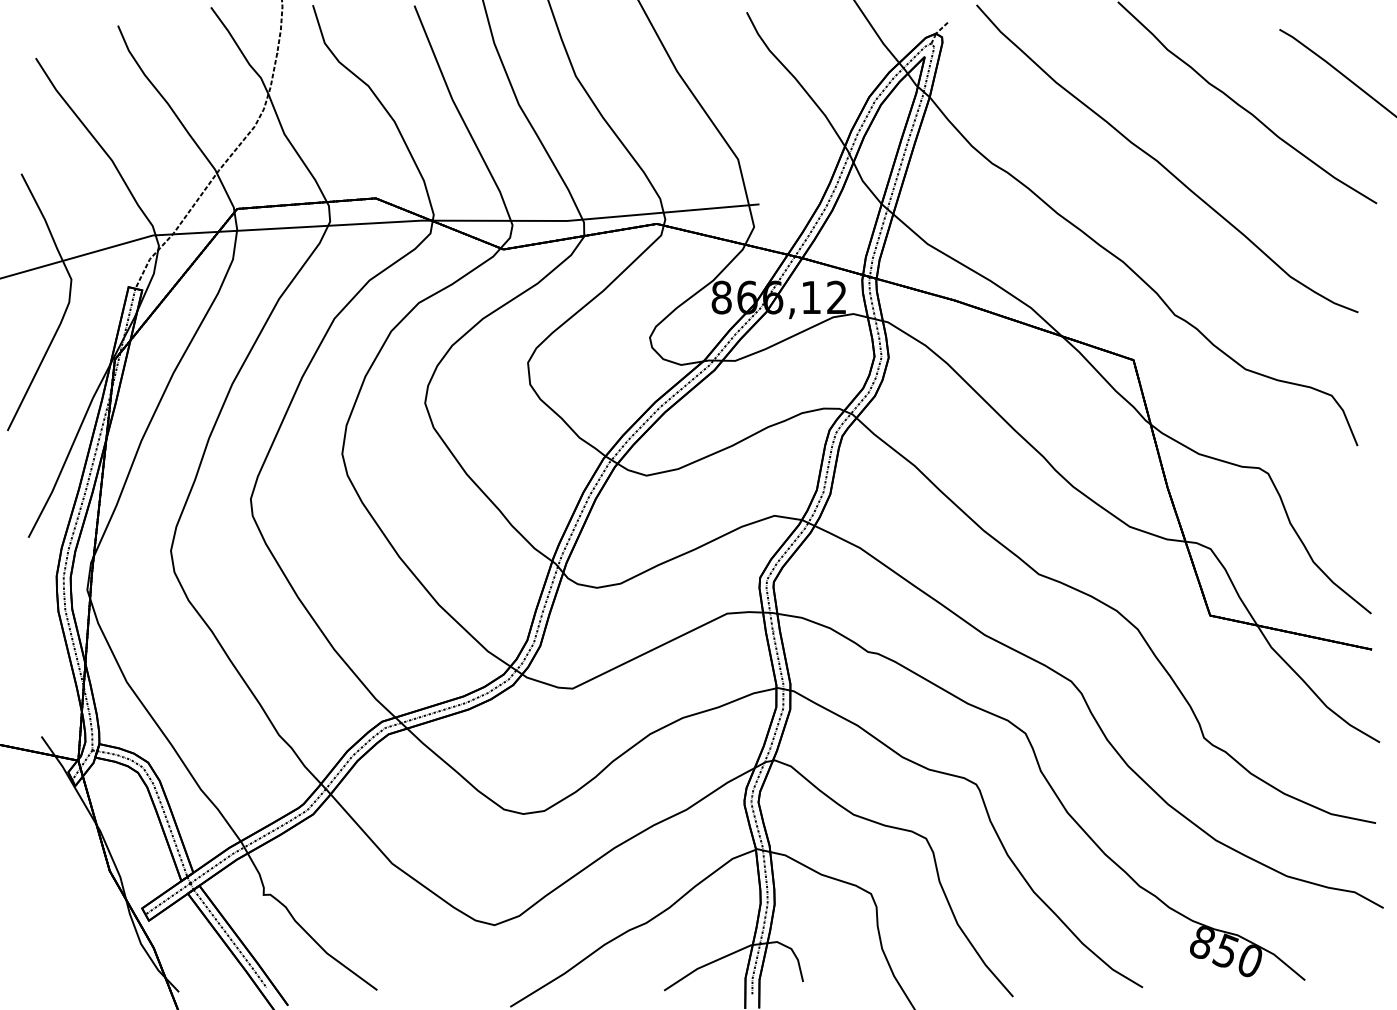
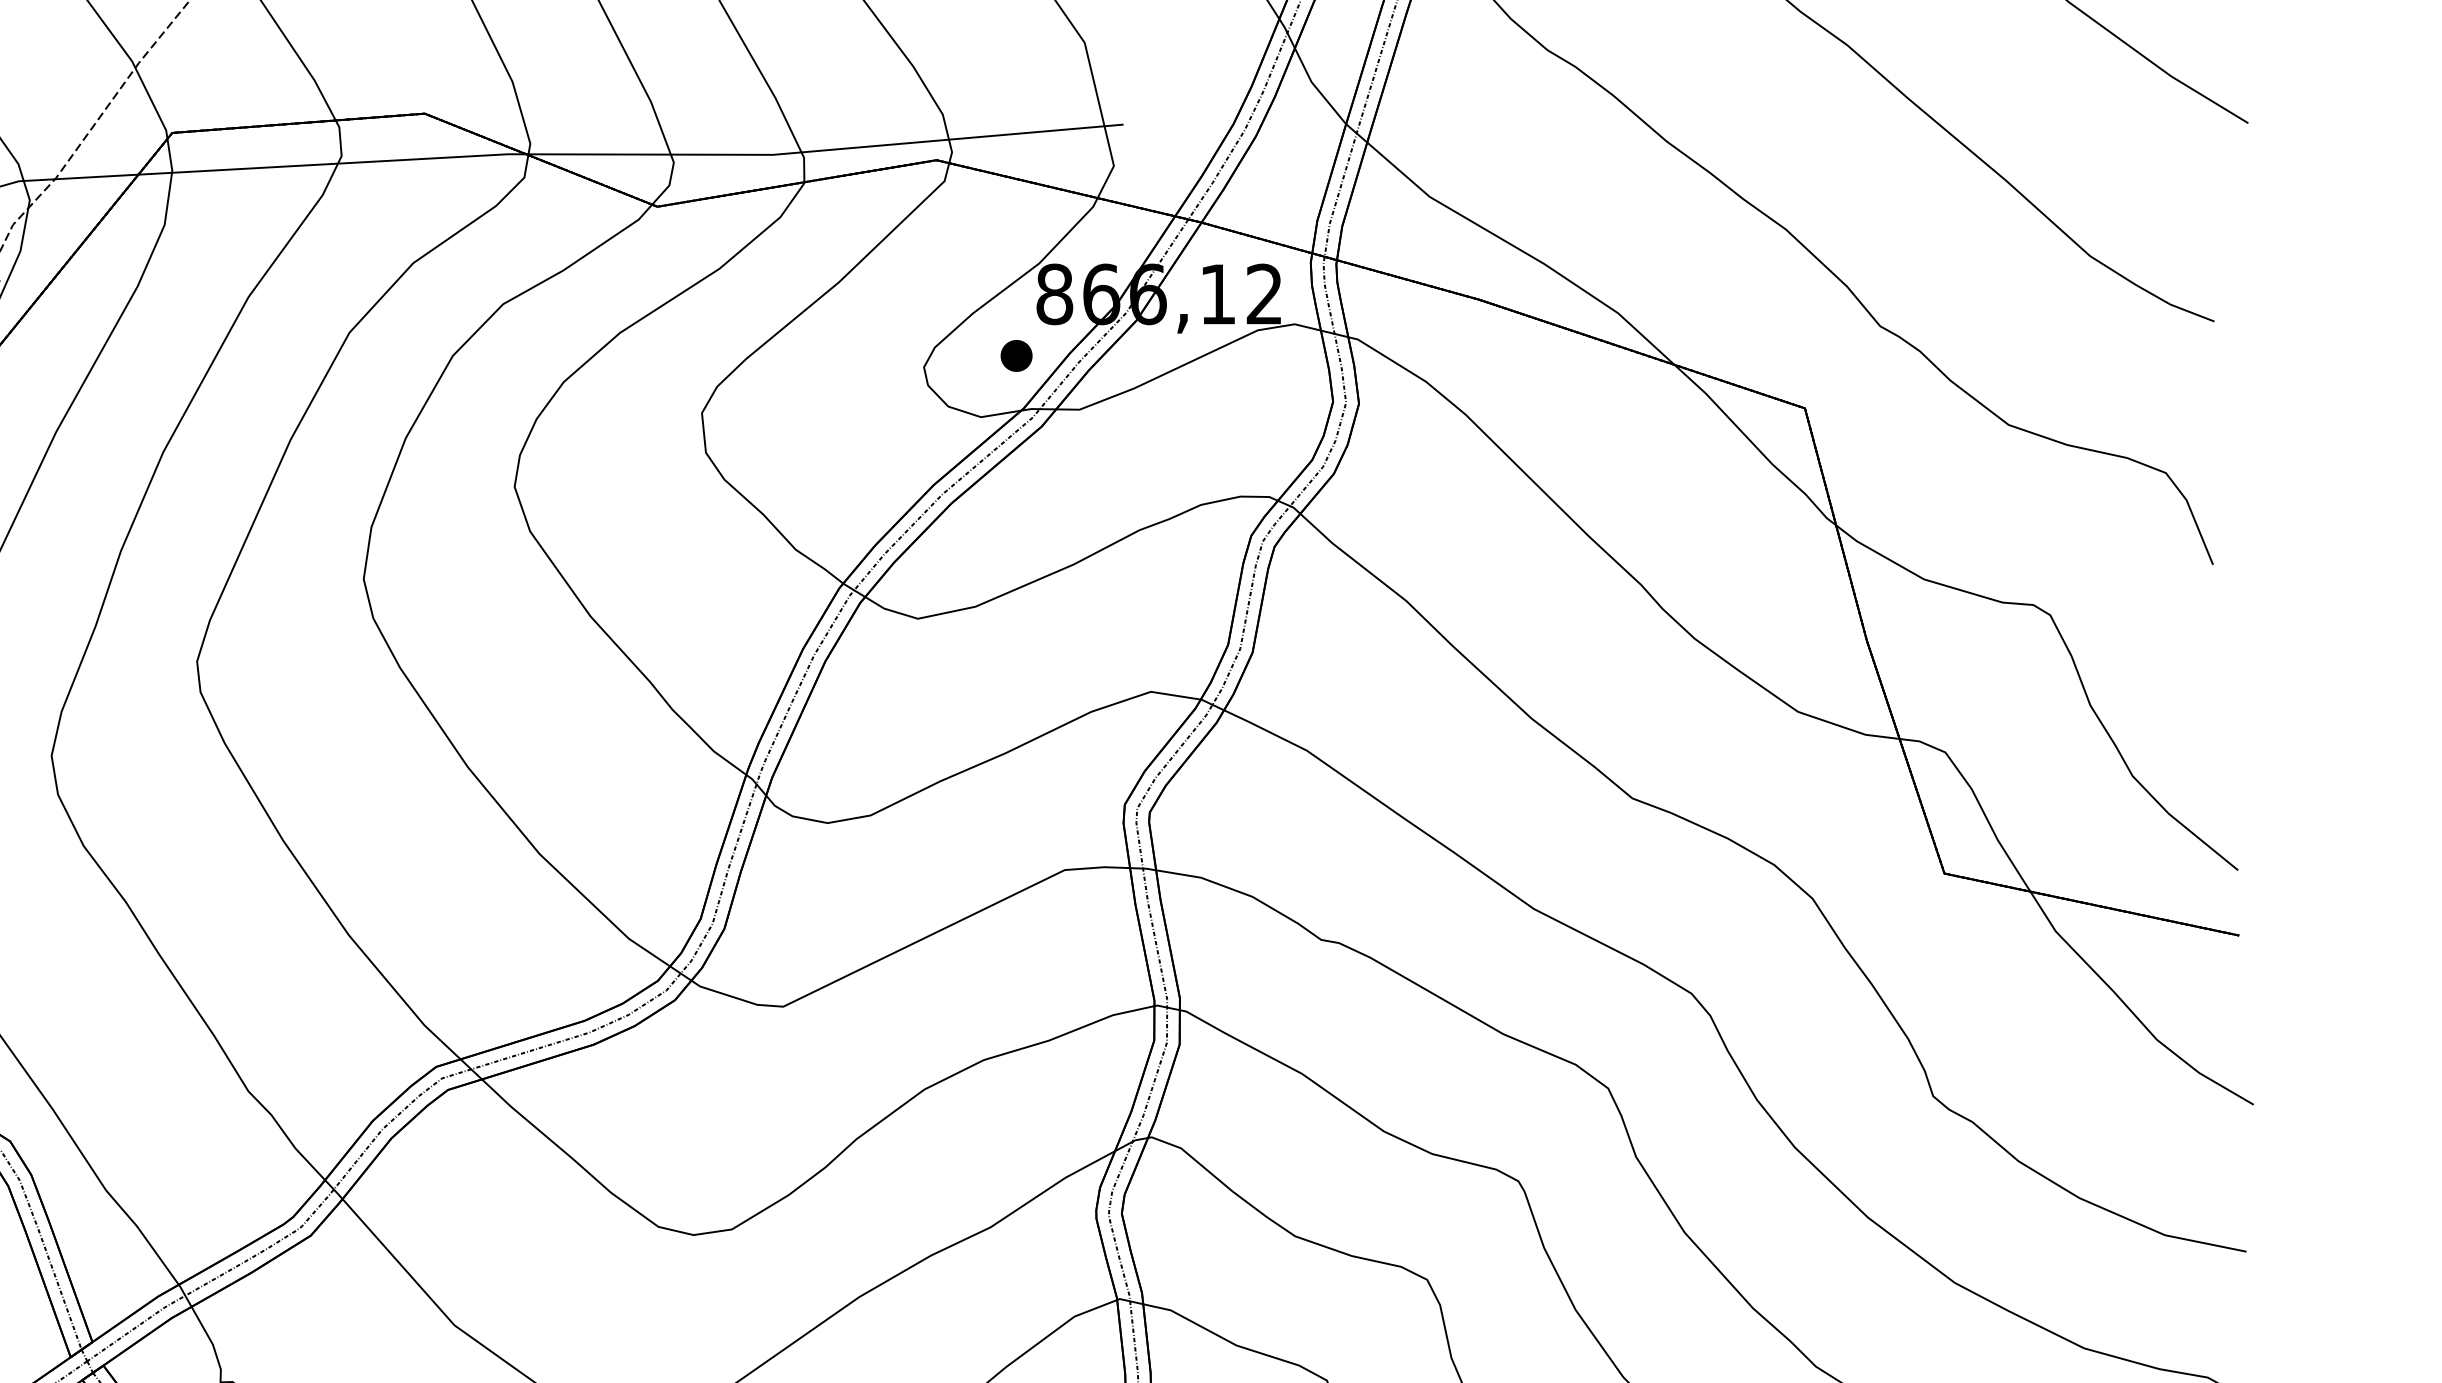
part: (700, 330) -> (1016, 354), added

